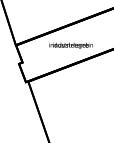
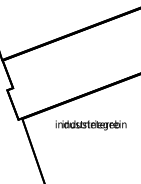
text: (70, 45) -> (90, 125), moved

